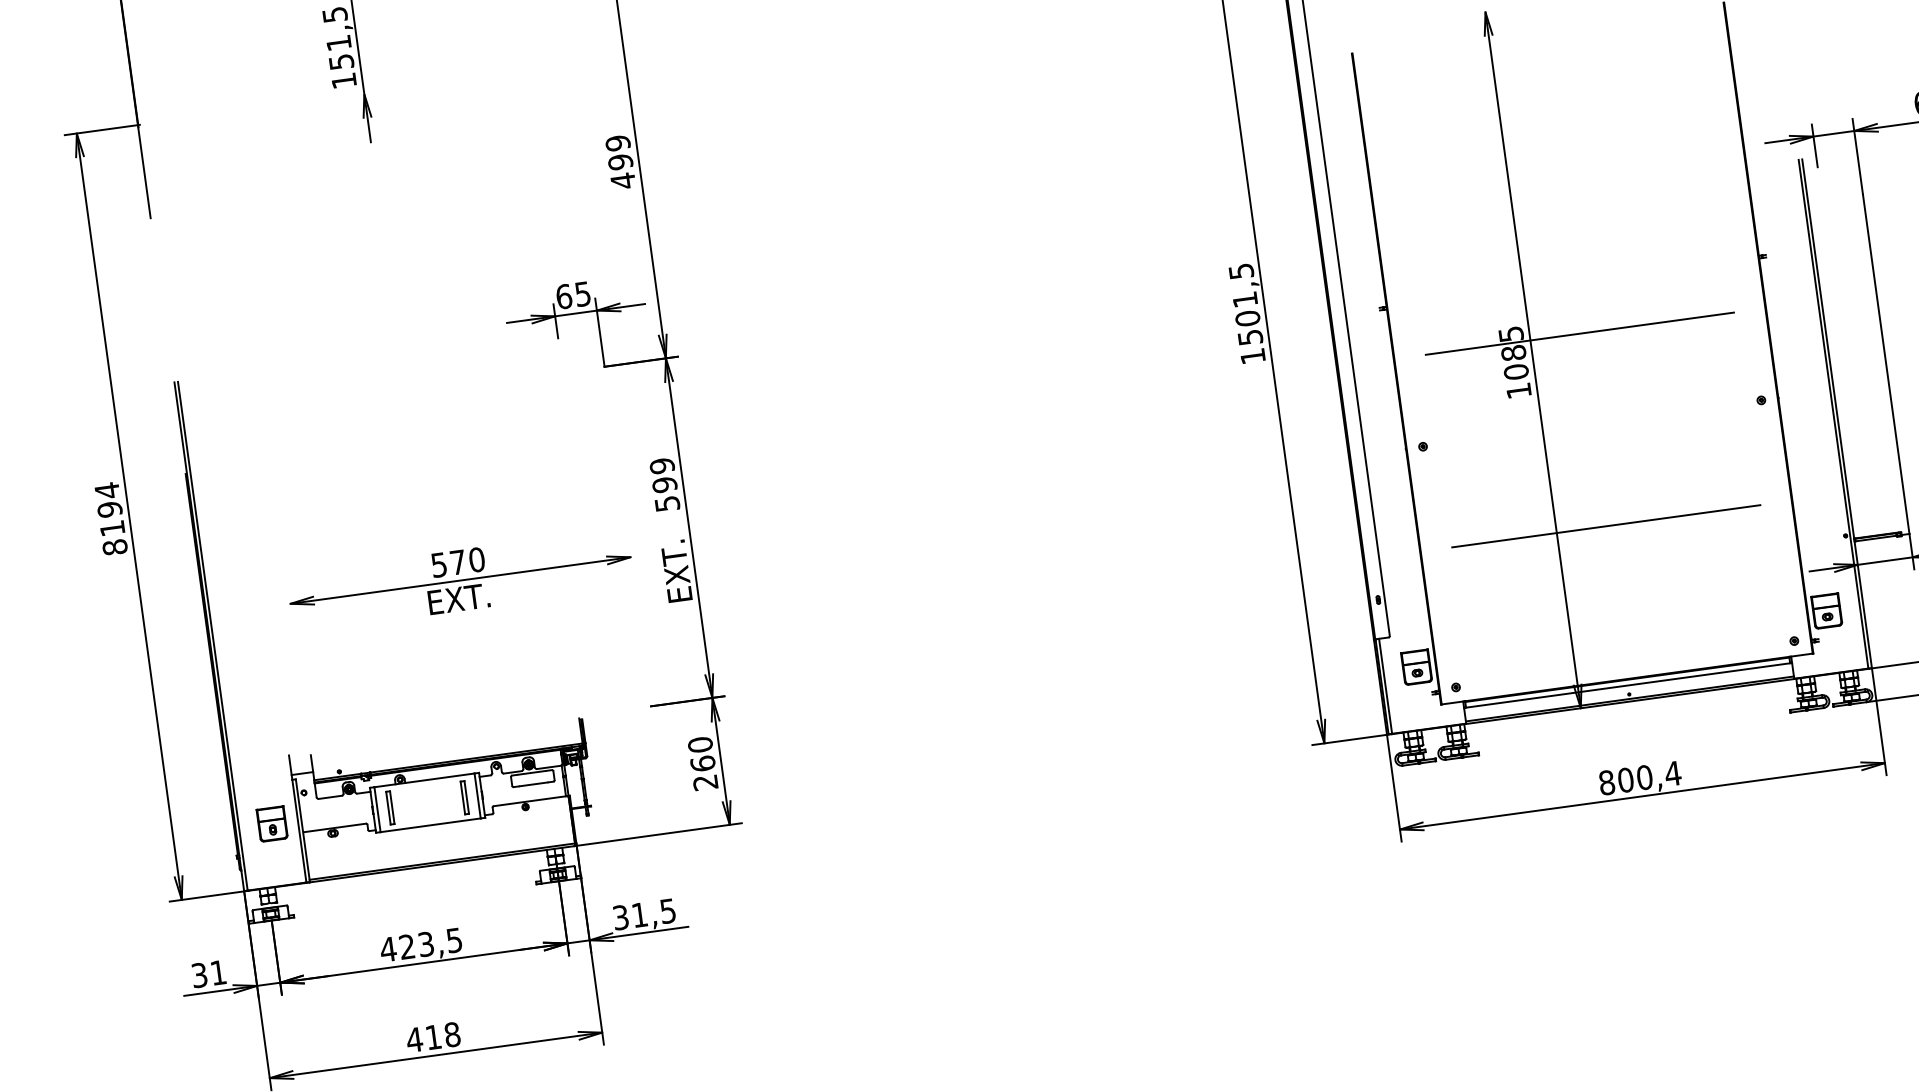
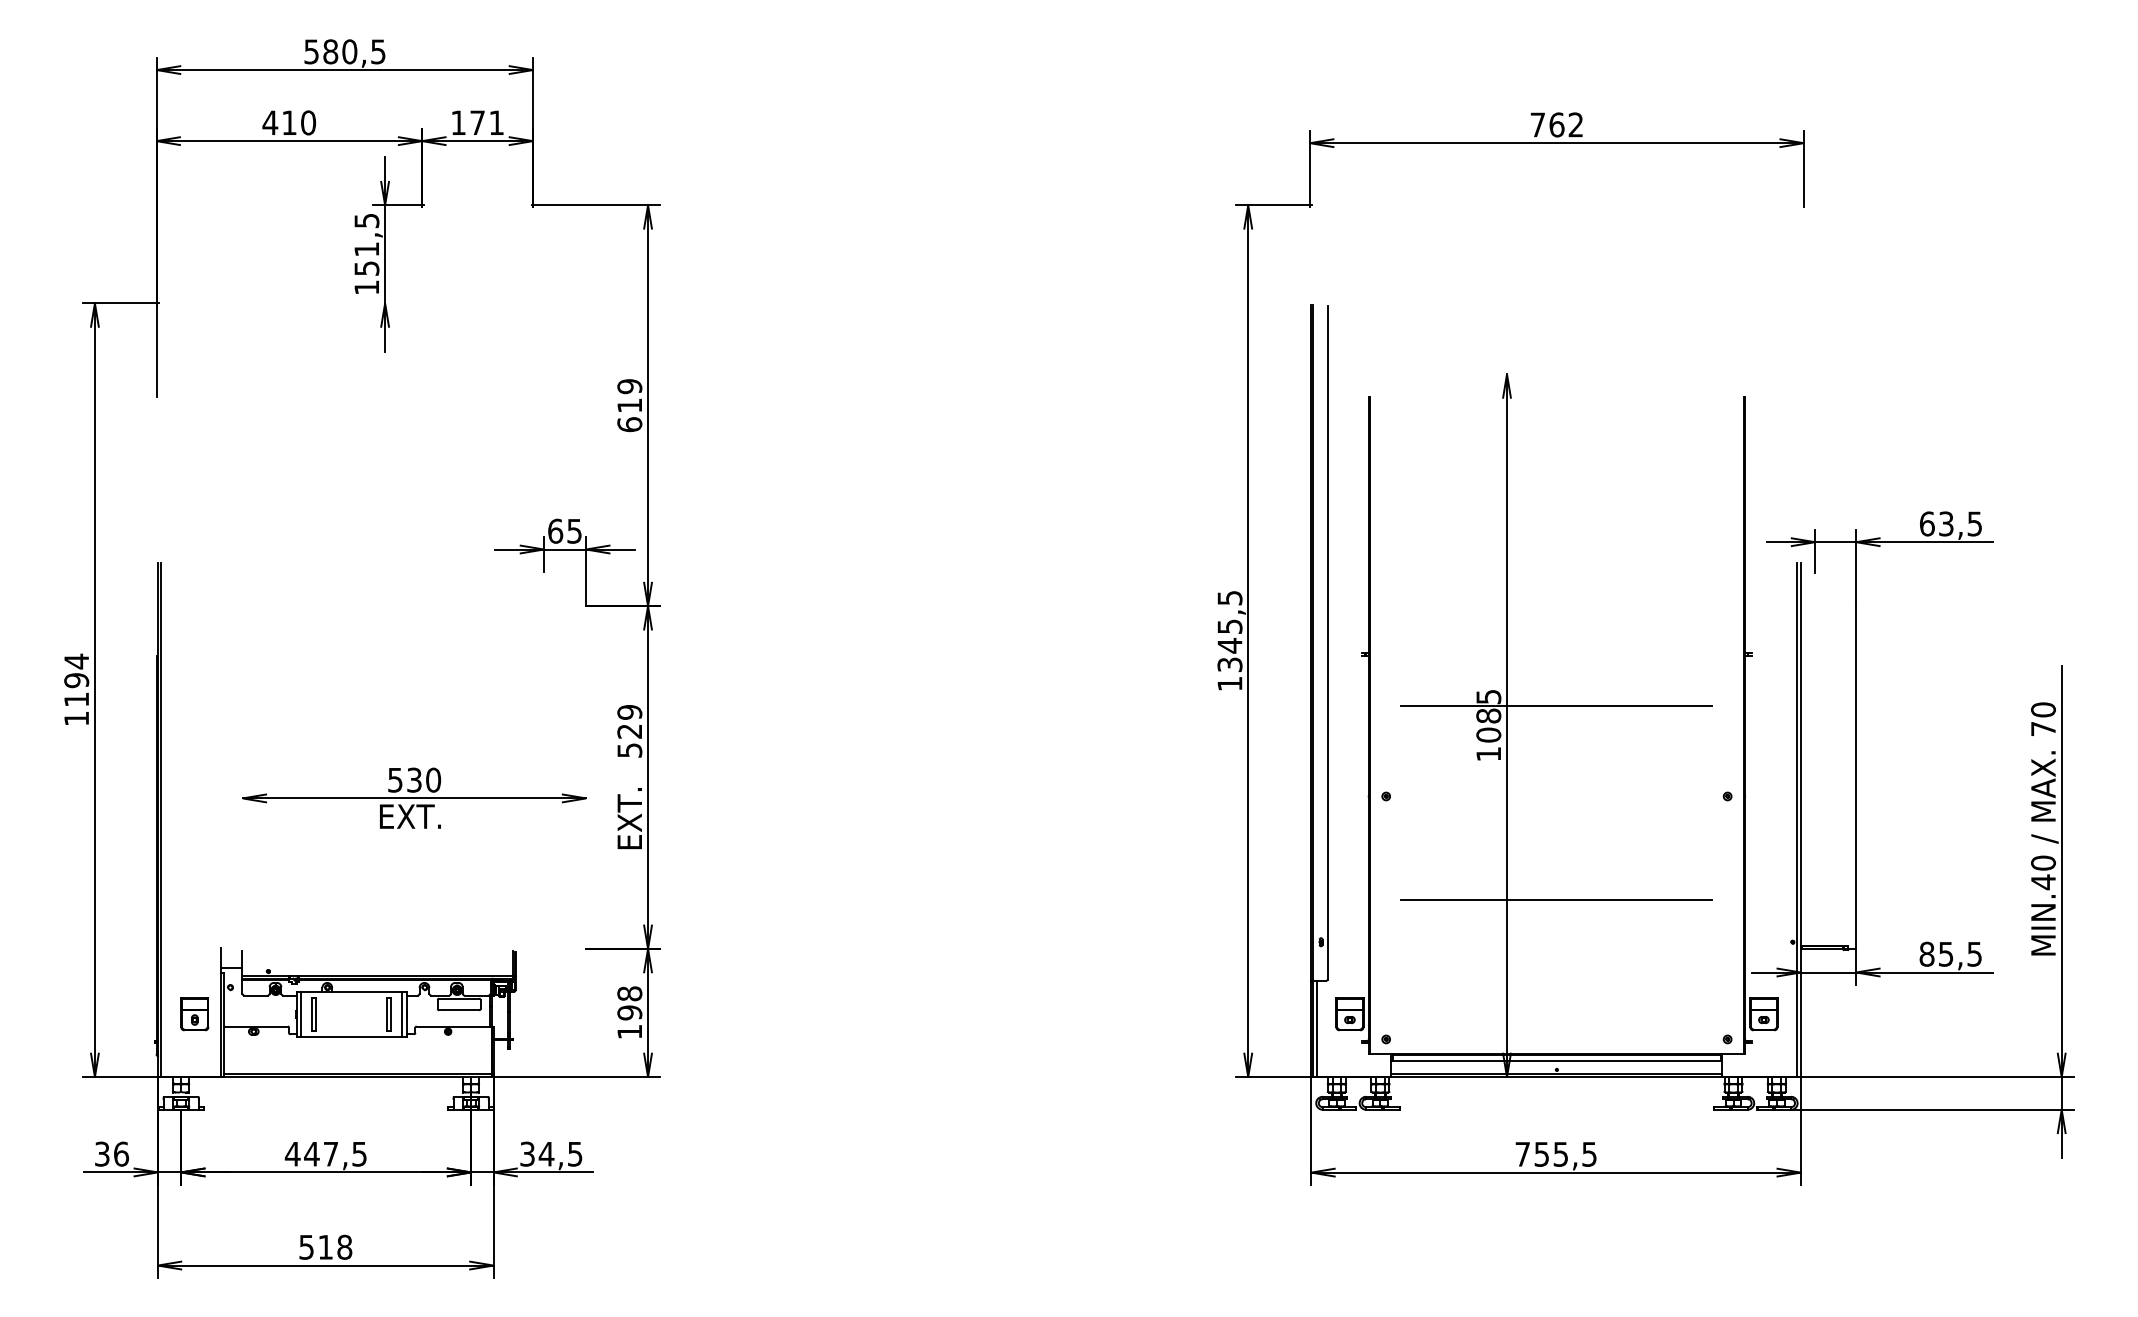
text: (621, 171) -> (629, 415), 499 -> 619
text: (1247, 318) -> (1229, 645), 1501,5 -> 1345,5
text: (664, 485) -> (629, 731), 599 -> 529
text: (114, 547) -> (76, 718), 8194 -> 1194
text: (458, 561) -> (414, 779), 570 -> 530
text: (702, 763) -> (629, 1012), 260 -> 198
text: (1640, 777) -> (1556, 1153), 800,4 -> 755,5
text: (639, 915) -> (546, 1154), 31,5 -> 34,5
text: (416, 944) -> (321, 1153), 423,5 -> 447,5
text: (218, 972) -> (121, 1153), 31 -> 36
text: (414, 1040) -> (306, 1247), 418 -> 518

